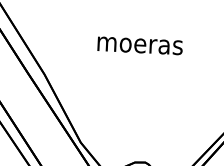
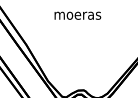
text: (139, 45) -> (77, 15), moved

